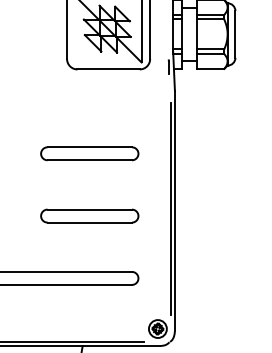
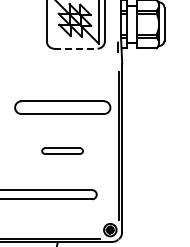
line: (108, 69) -> (75, 48), solid -> dashed
part: (89, 153) -> (62, 107), size x1.4
part: (89, 215) -> (62, 150), size x0.6

